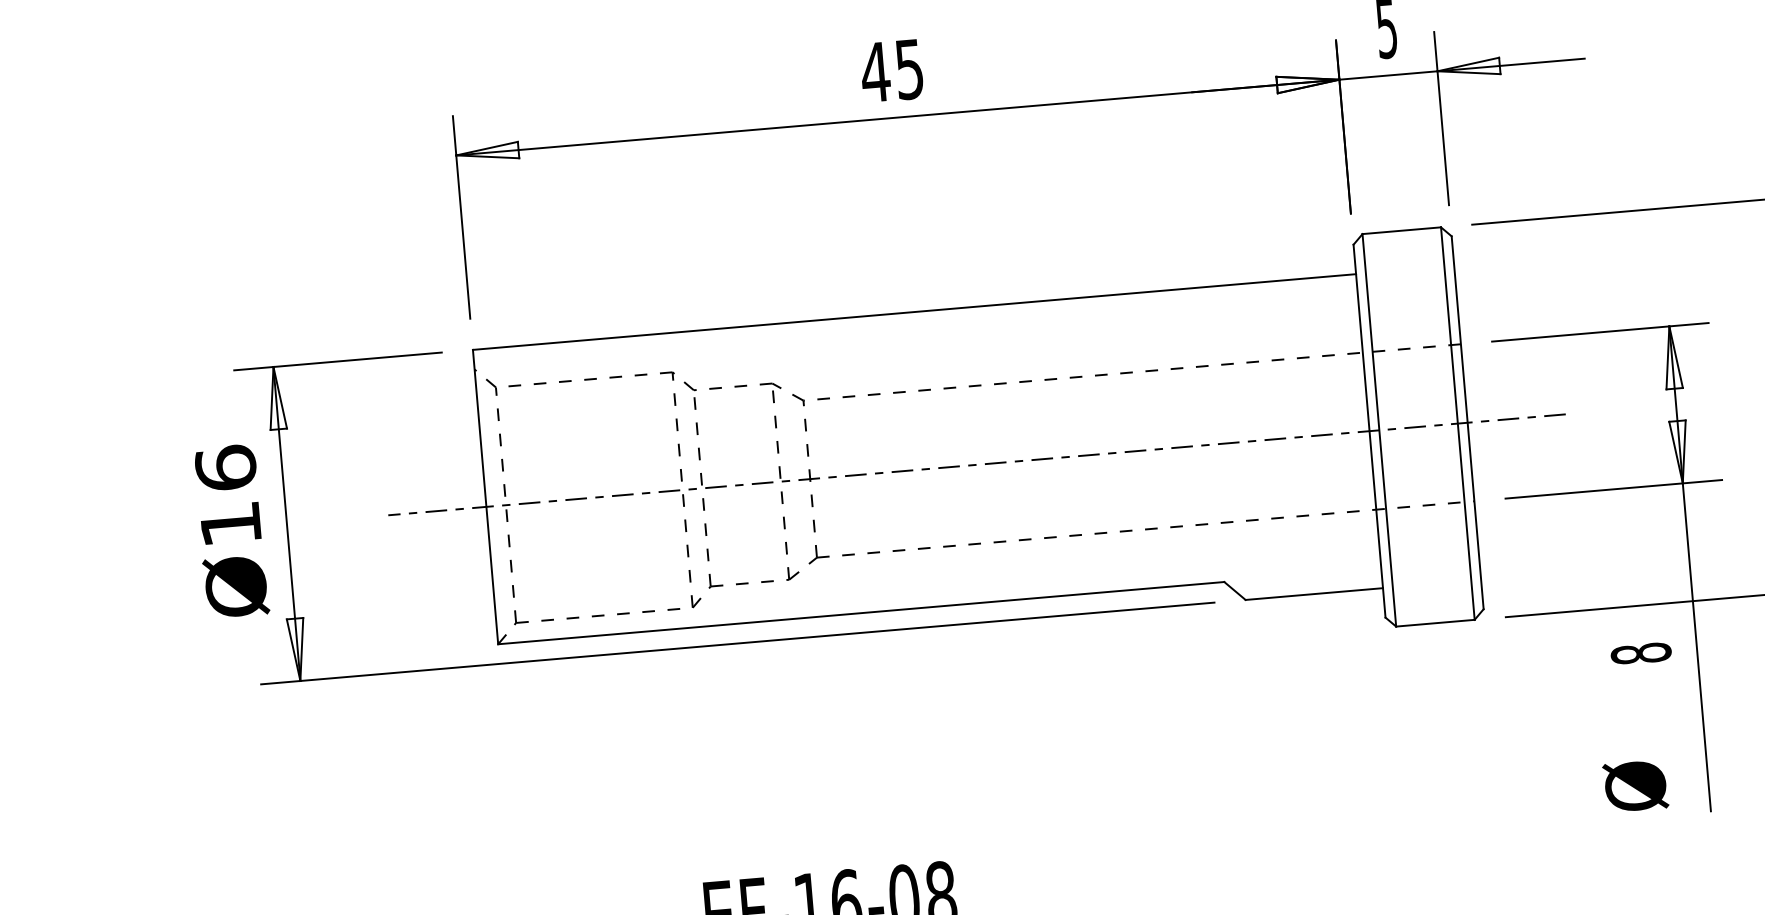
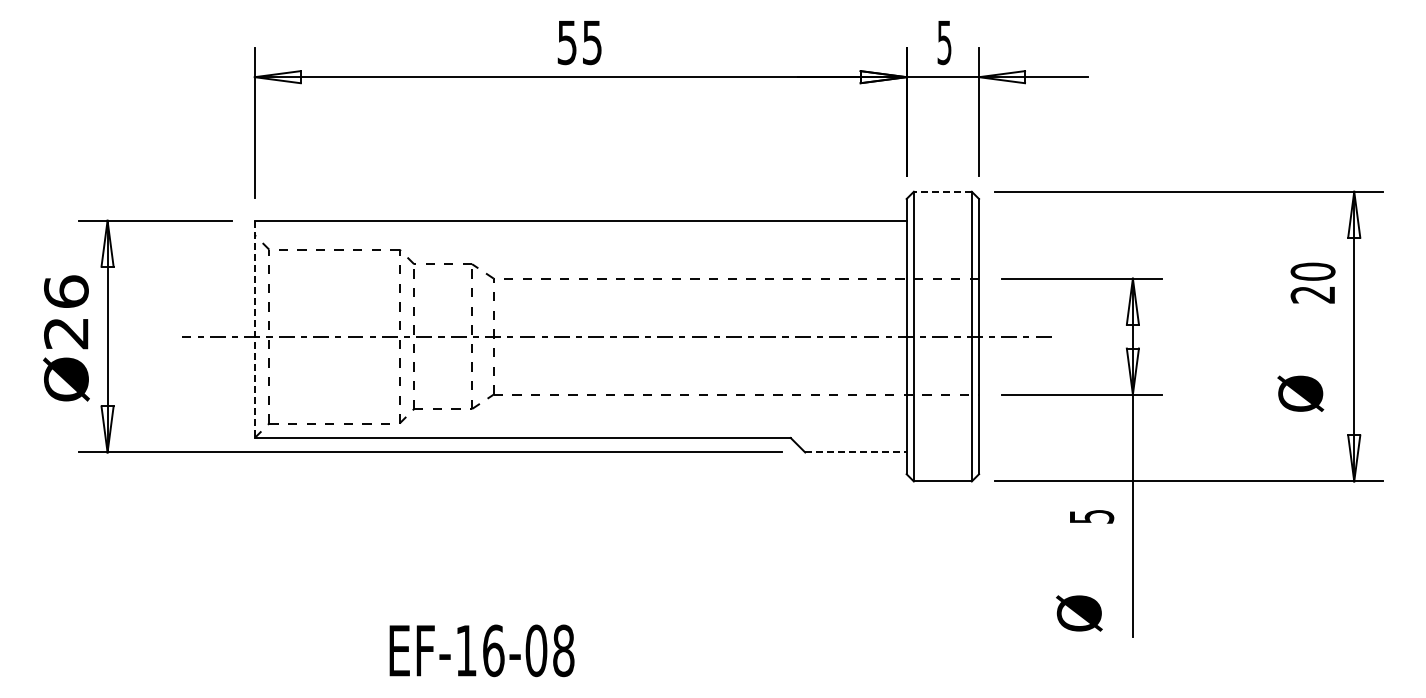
text: (874, 73) -> (566, 43), 45 -> 55
line: (1401, 230) -> (942, 191), solid -> dashed
line: (485, 497) -> (254, 329), solid -> dashed
text: (230, 524) -> (66, 333), Ø16 -> Ø26
line: (1313, 594) -> (855, 452), solid -> dashed
text: (1640, 653) -> (1091, 516), 8 -> 5

